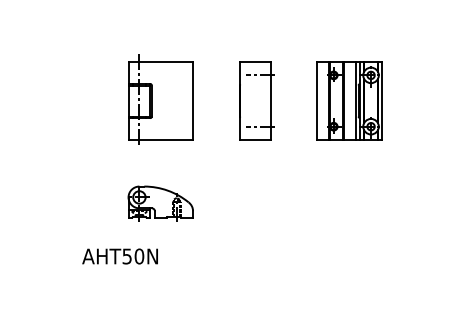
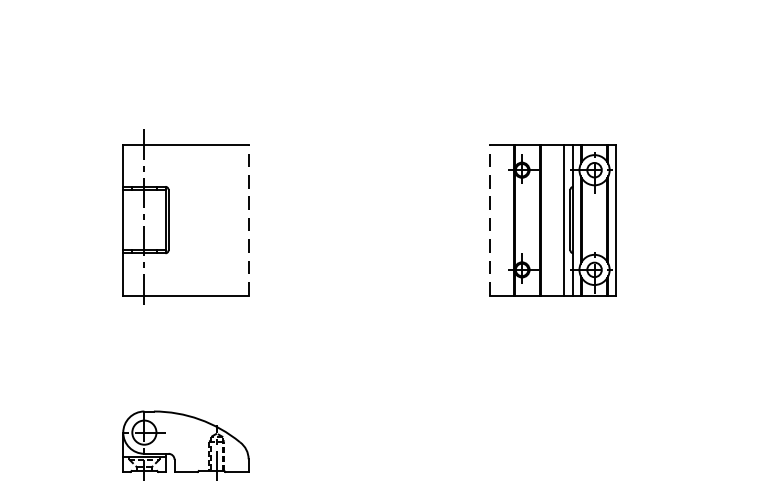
part: (256, 100) -> (371, 218), removed
line: (193, 101) -> (249, 220), solid -> dashed
line: (317, 101) -> (490, 220), solid -> dashed
part: (160, 203) -> (185, 444), moved

